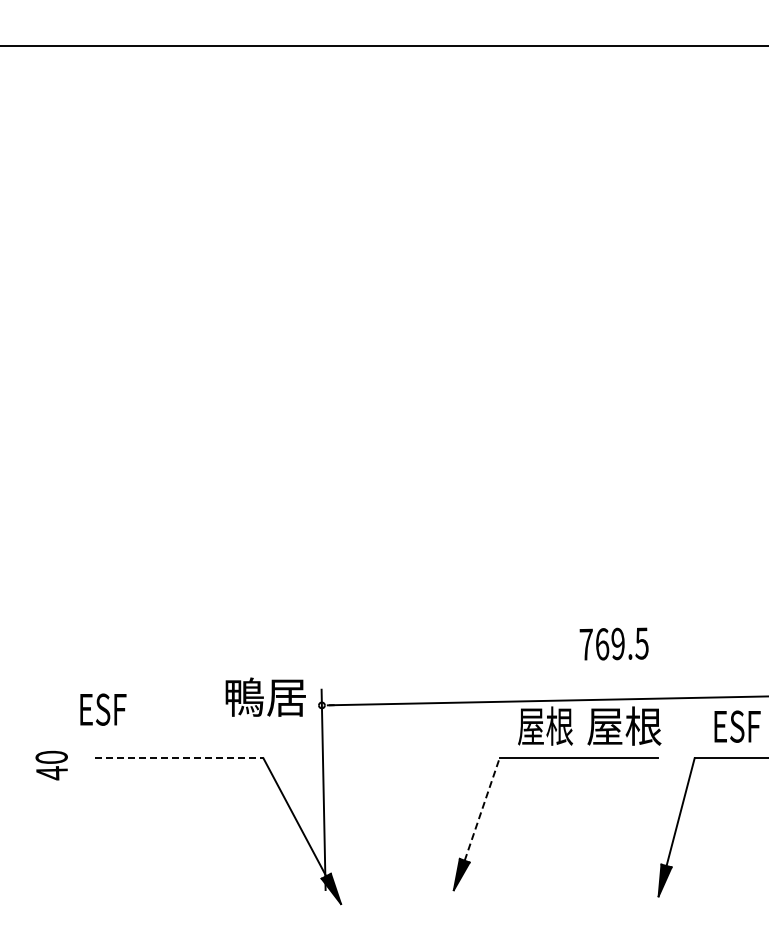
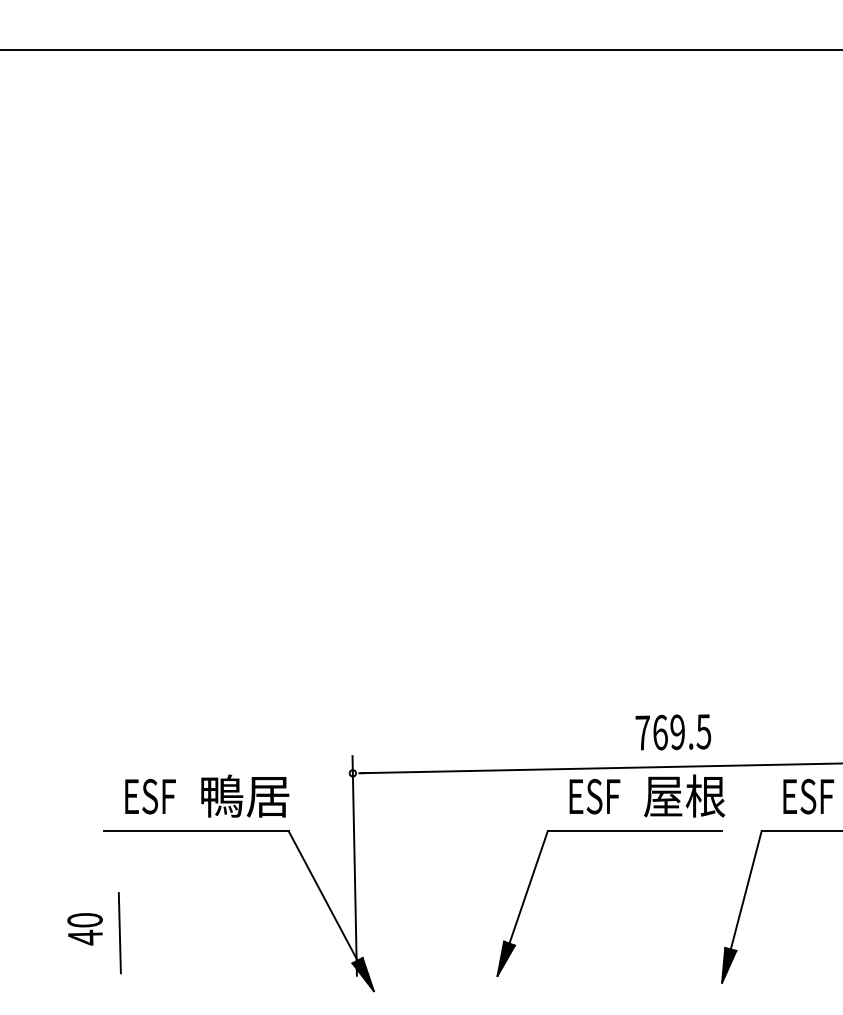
text: (613, 643) -> (672, 731), moved
text: (265, 696) -> (244, 795), moved
text: (103, 709) -> (150, 796), moved
text: (545, 725) -> (598, 795), 屋根 -> ESF
line: (179, 758) -> (196, 831), dashed -> solid
text: (51, 765) -> (84, 929), moved
line: (482, 808) -> (528, 886), dashed -> solid
line: (109, 850) -> (119, 932), added

